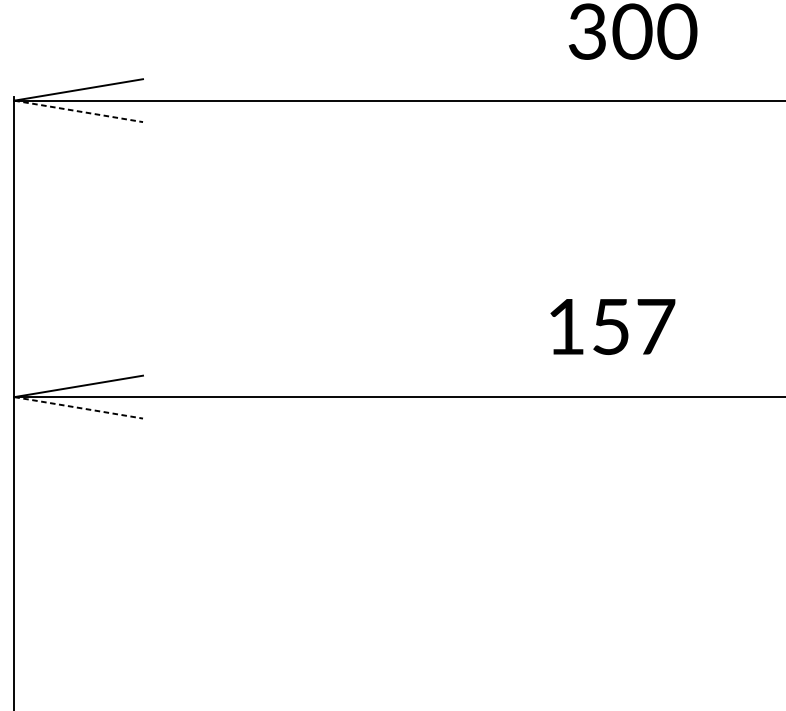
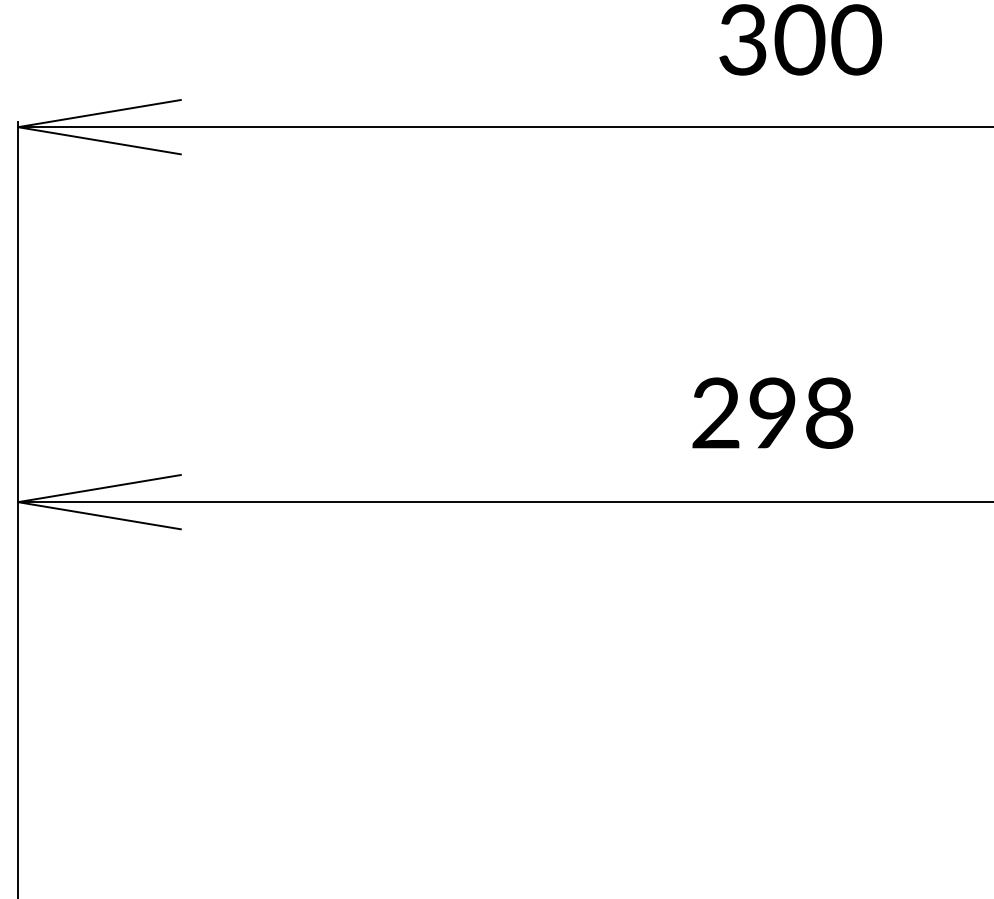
line: (78, 111) -> (99, 140), dashed -> solid
text: (611, 326) -> (773, 412), 157 -> 298
line: (78, 407) -> (99, 515), dashed -> solid

